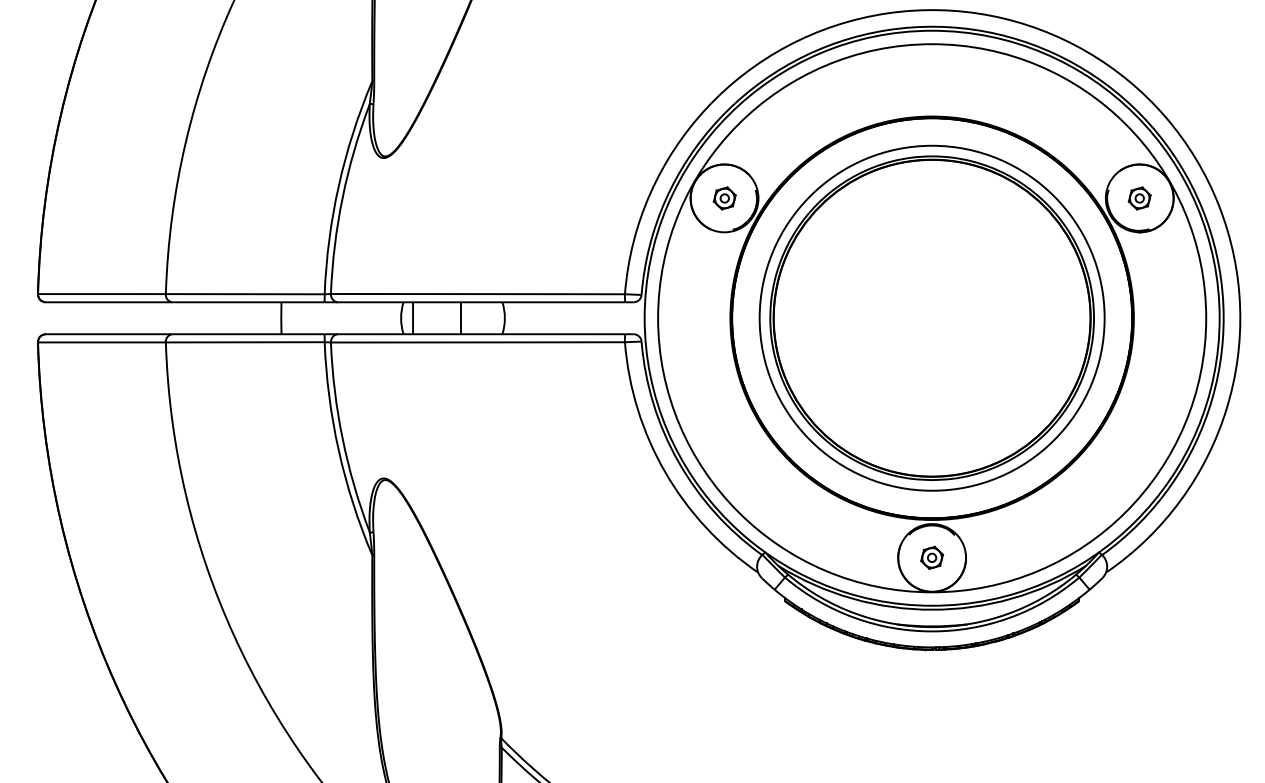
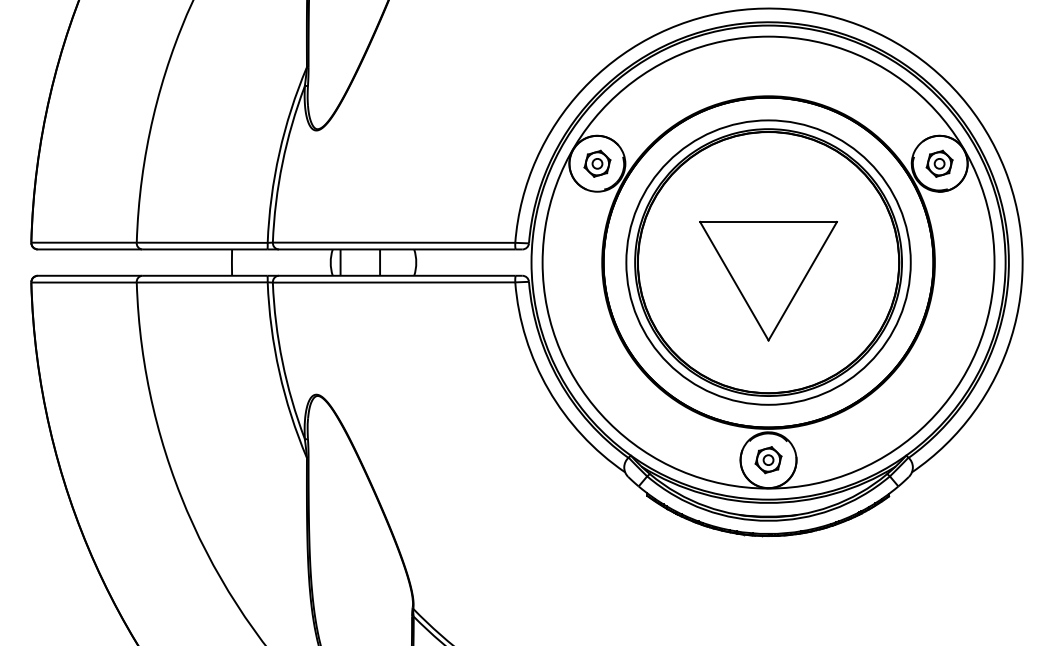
part: (724, 198) -> (597, 163), size x1.43
part: (1139, 198) -> (939, 163), size x1.43
part: (932, 340) -> (768, 280), added
part: (931, 557) -> (768, 459), size x1.43

